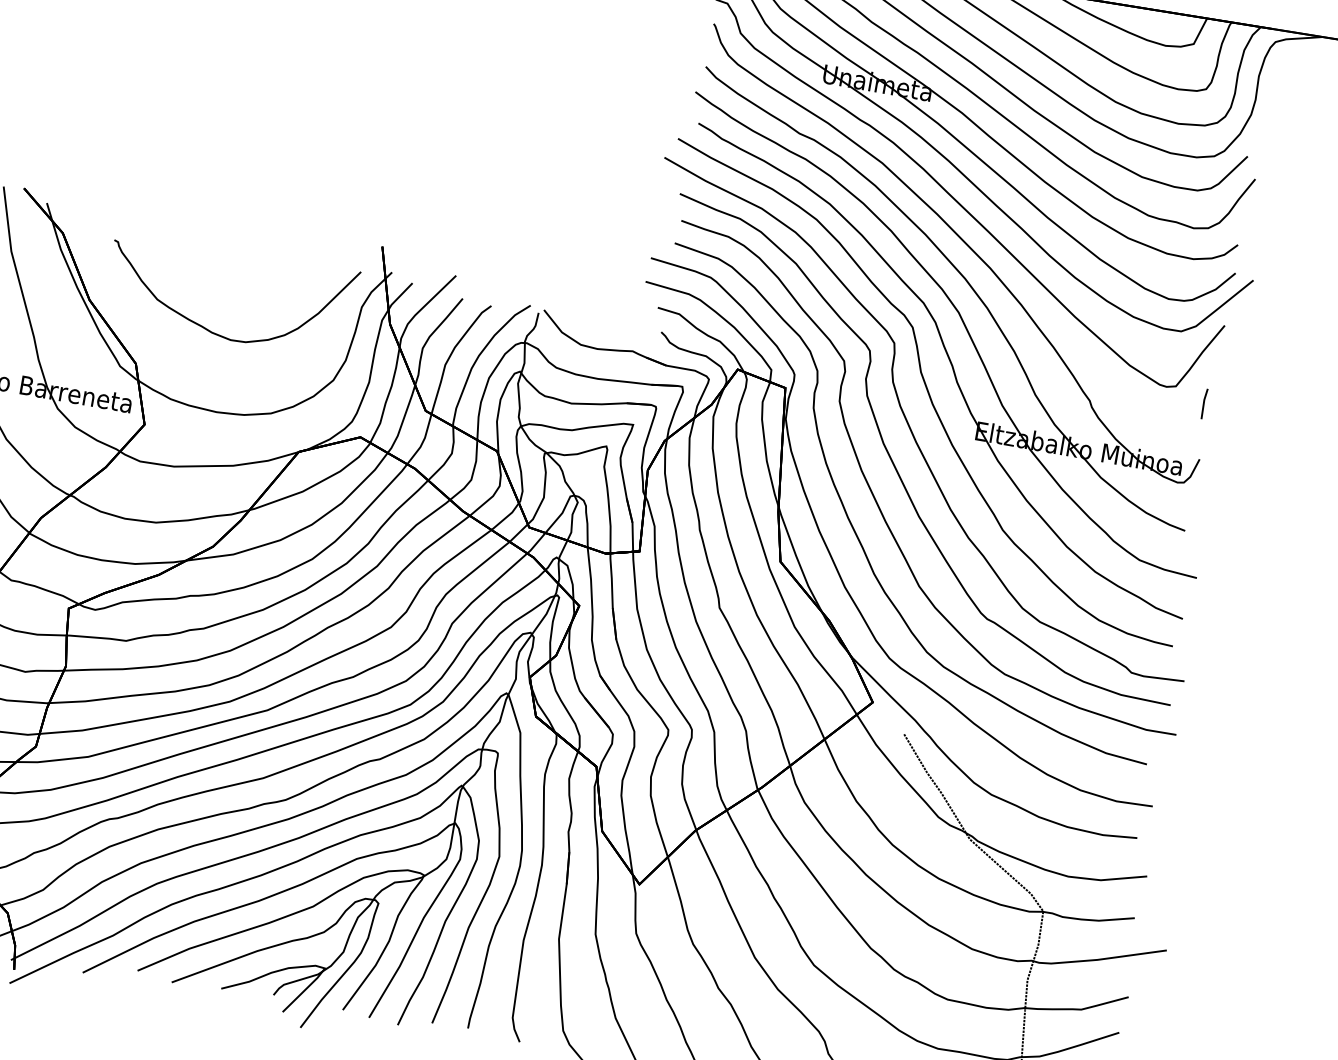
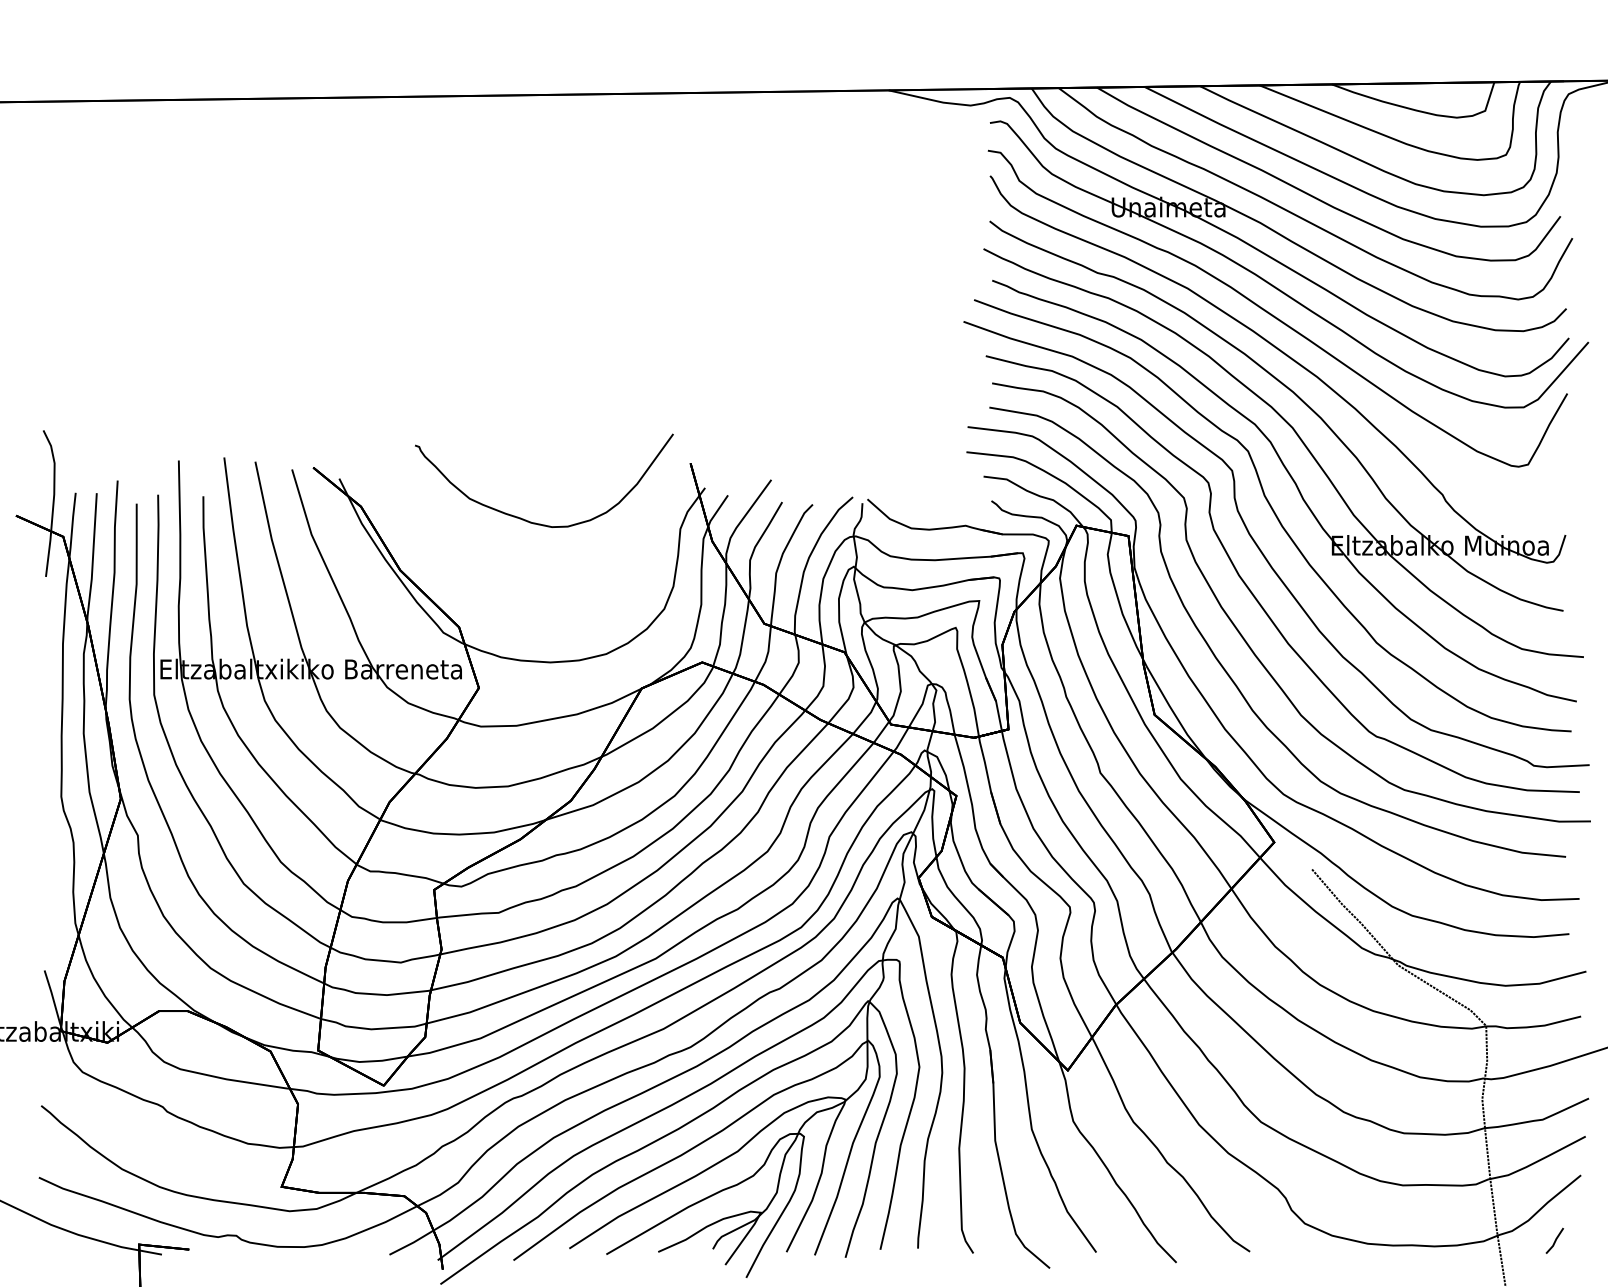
part: (207, 328) -> (526, 519), moved
line: (1204, 403) -> (1560, 477), removed

